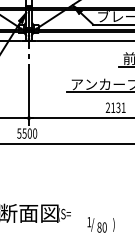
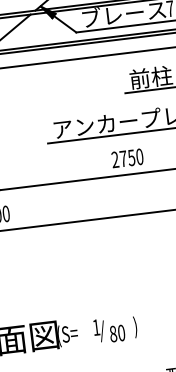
text: (118, 107) -> (131, 157), 2131 -> 2750
text: (100, 224) -> (114, 329), moved

